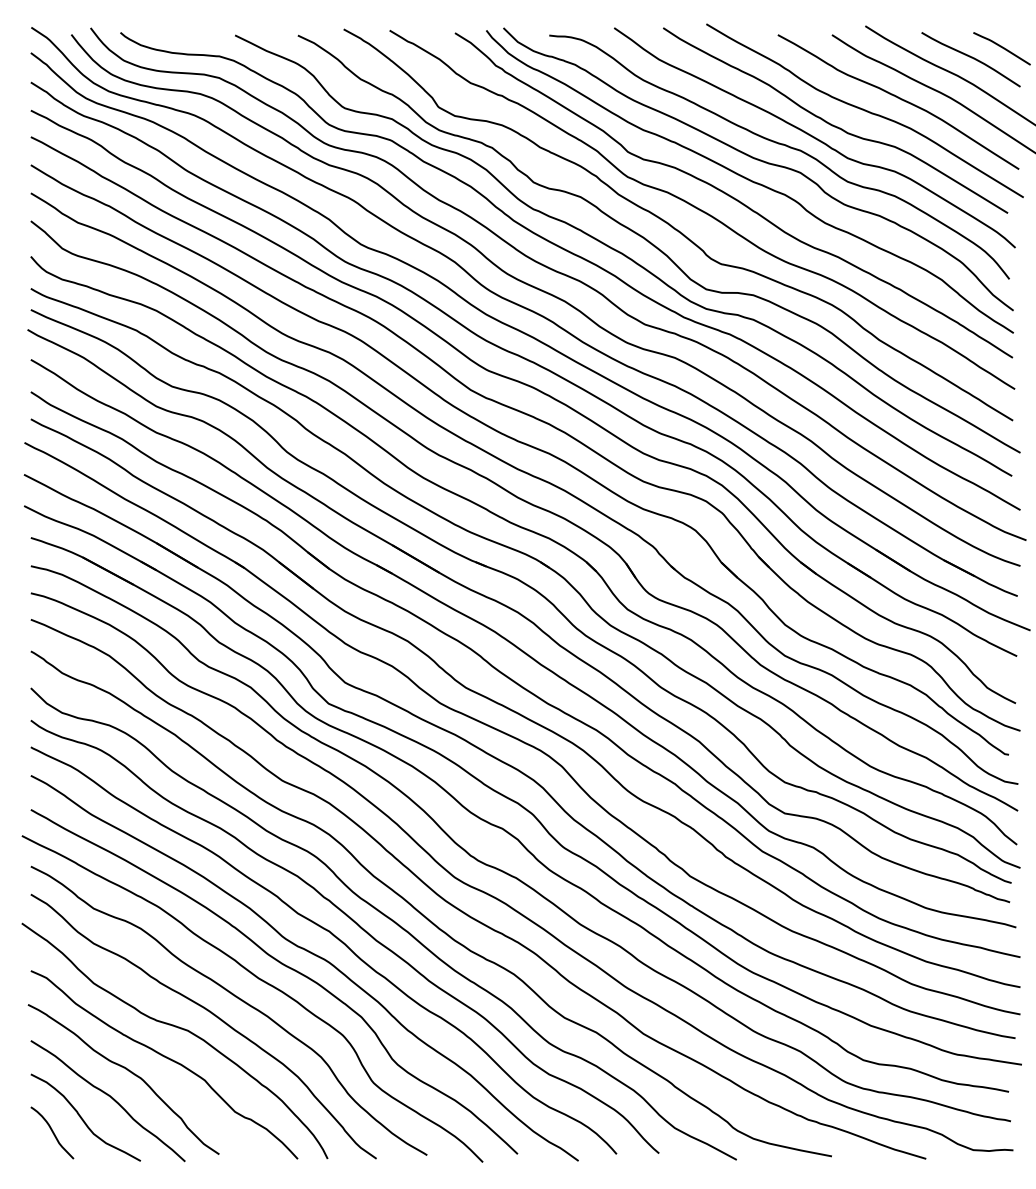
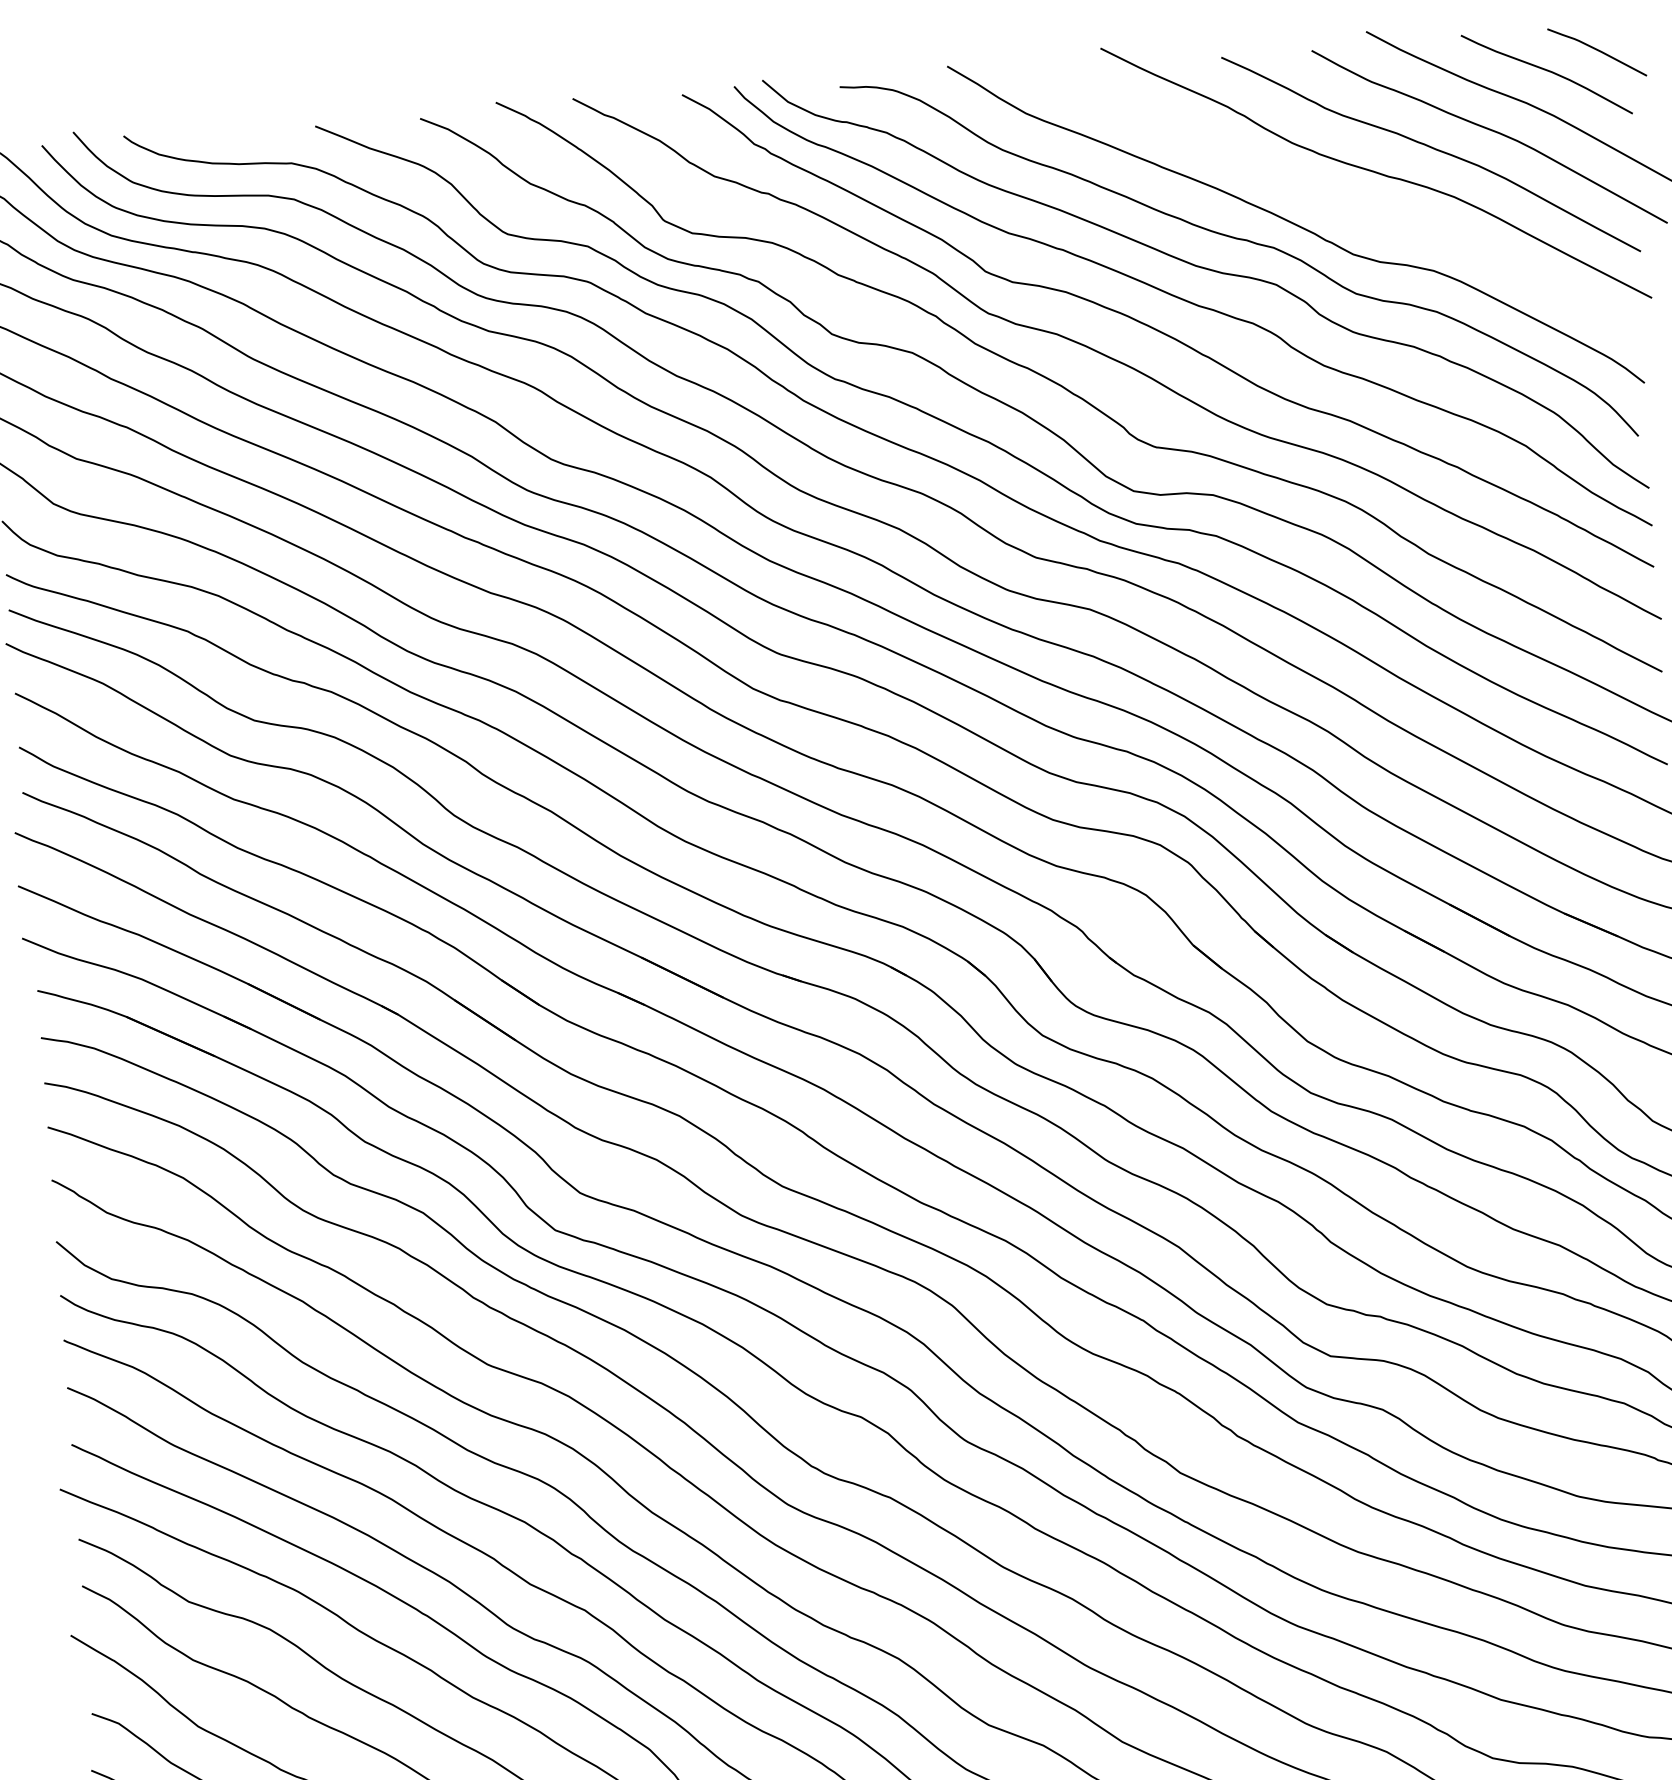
curve: (833, 124) -> (1325, 199), removed

